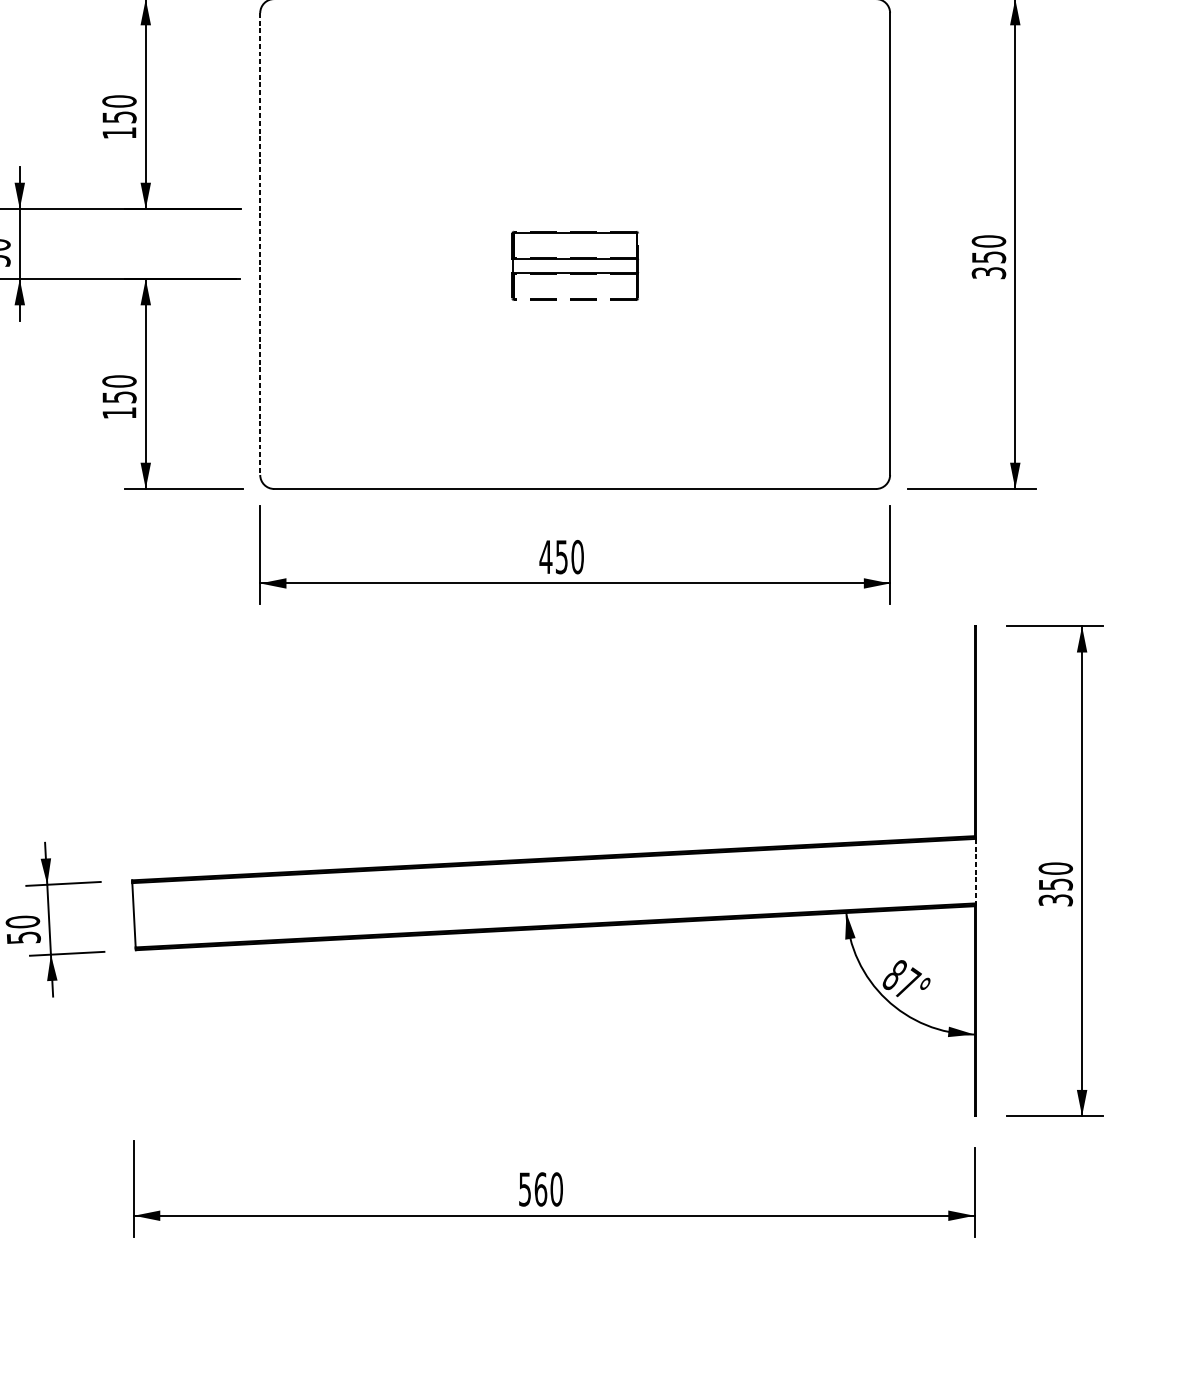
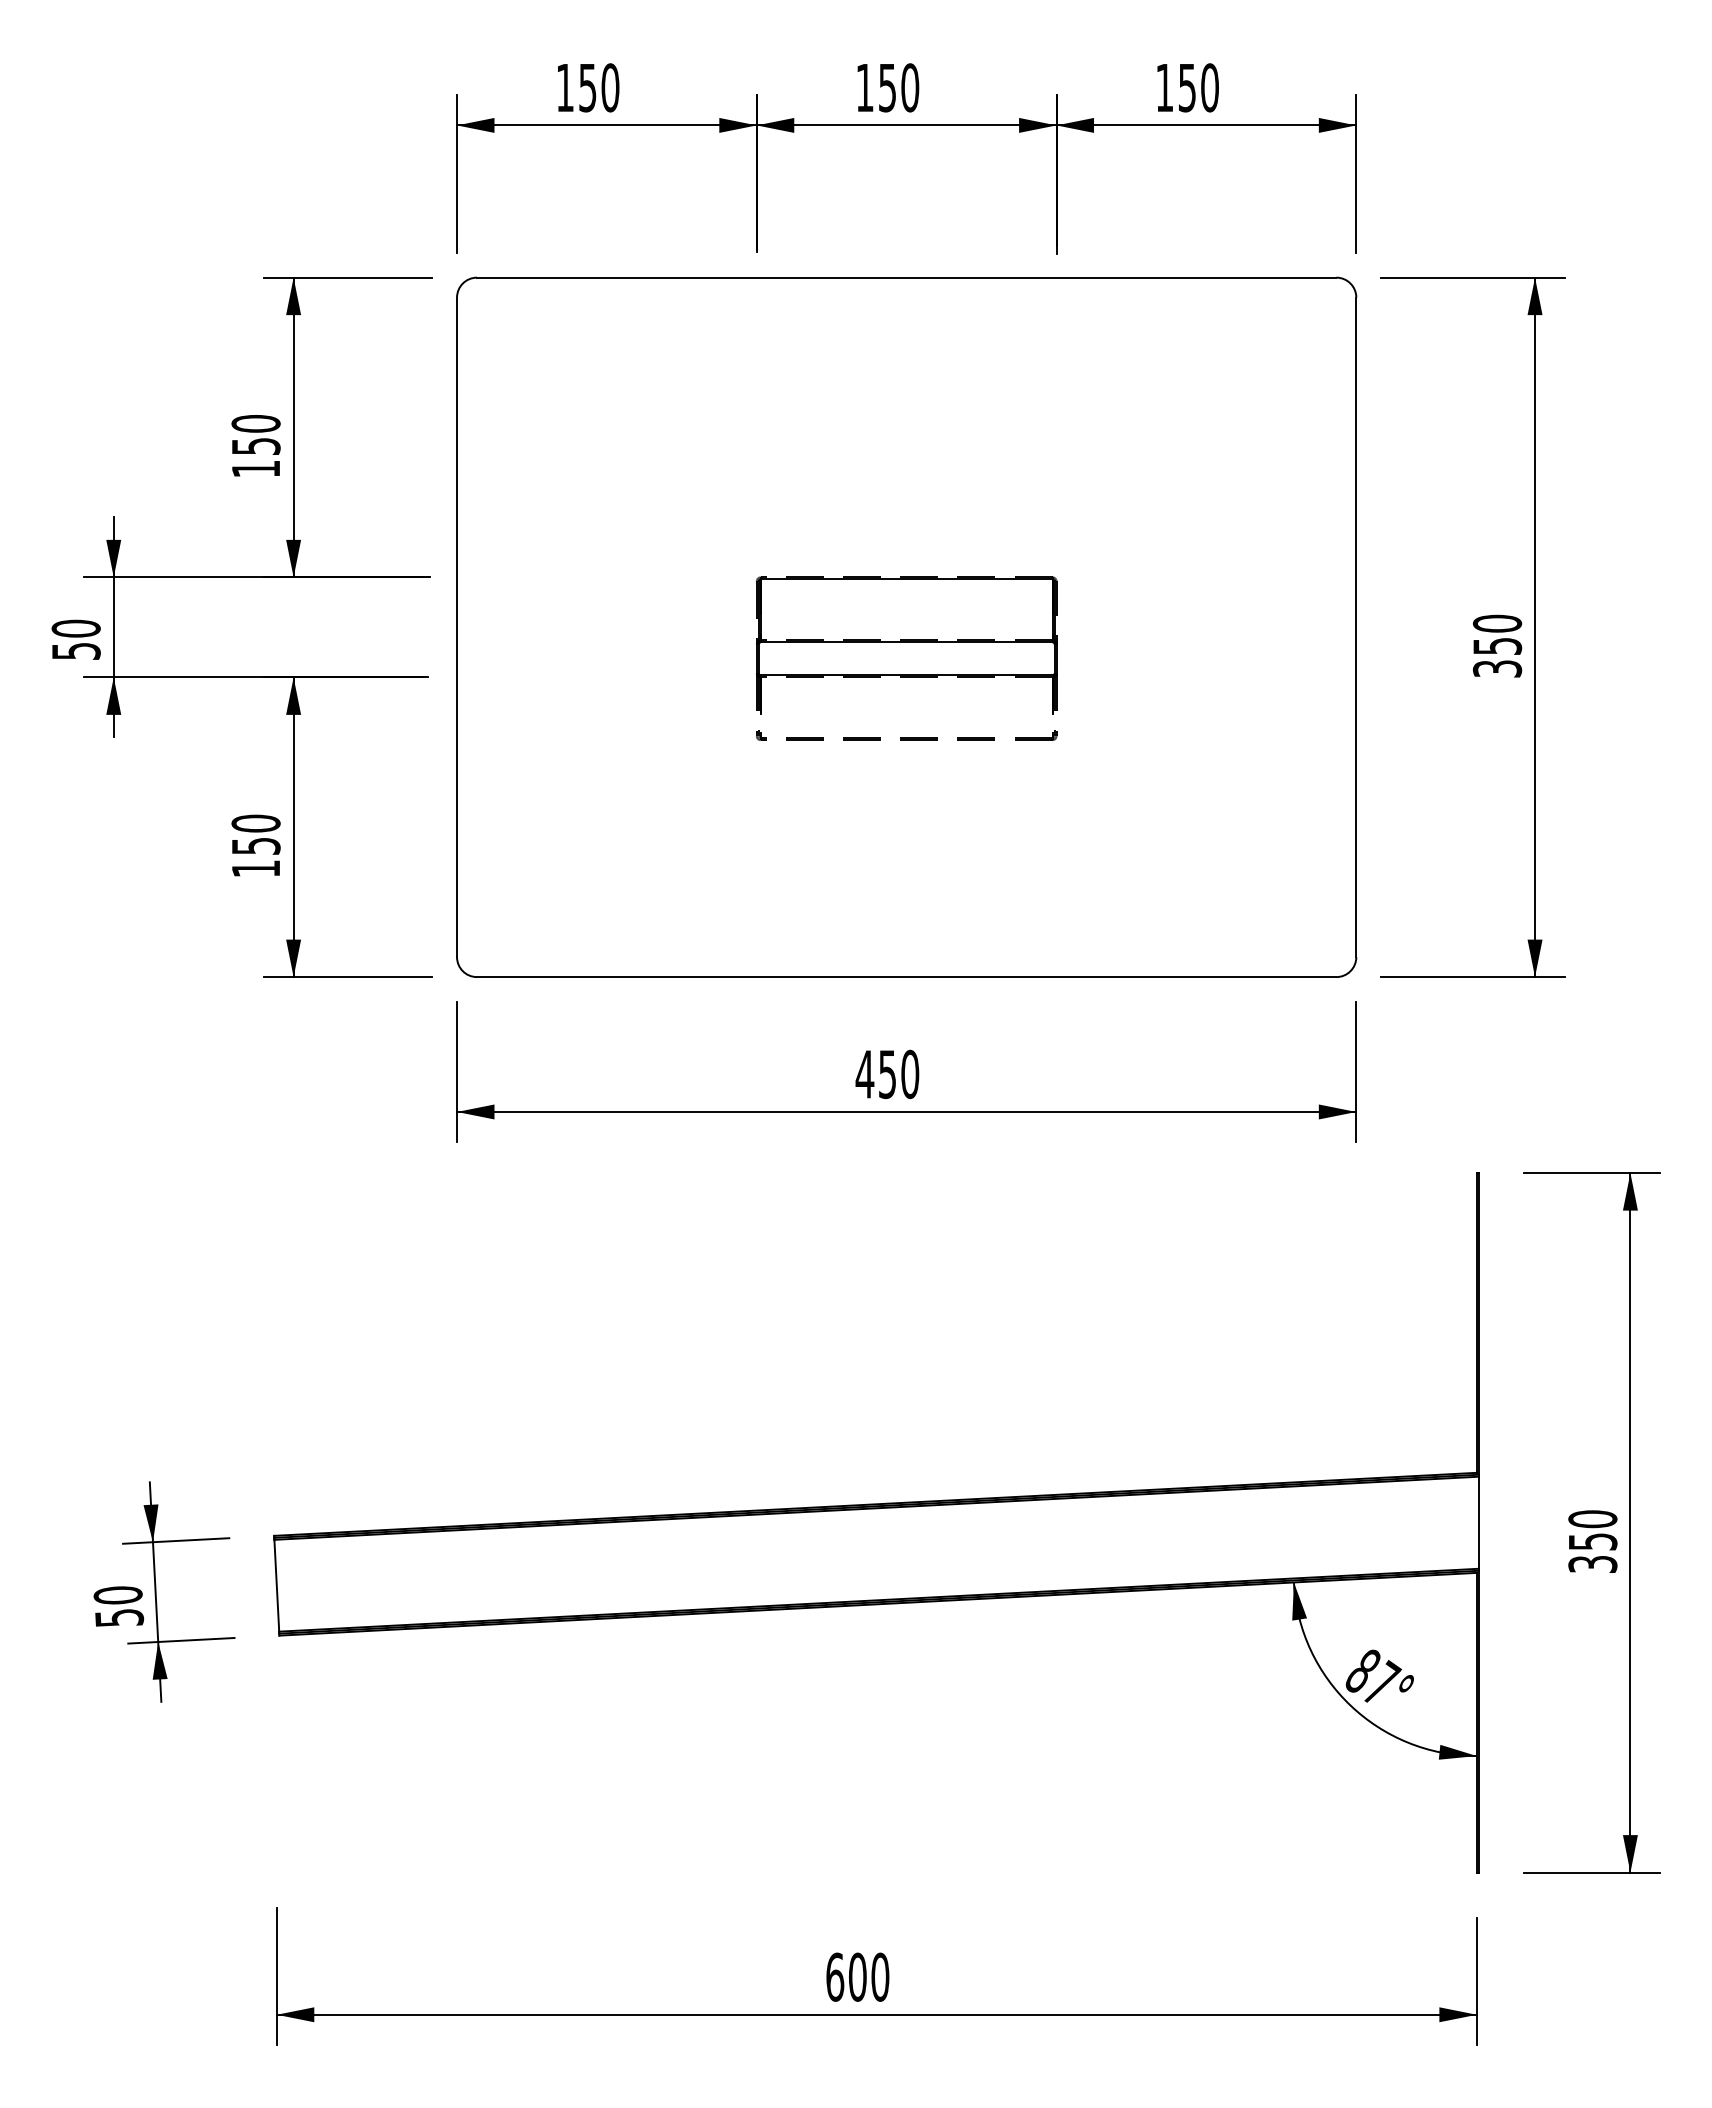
line: (260, 244) -> (457, 627), dashed -> solid
part: (575, 265) -> (906, 658), size x1.67
line: (975, 871) -> (1478, 1523), dashed -> solid
text: (533, 1188) -> (846, 1976), 560 -> 600

